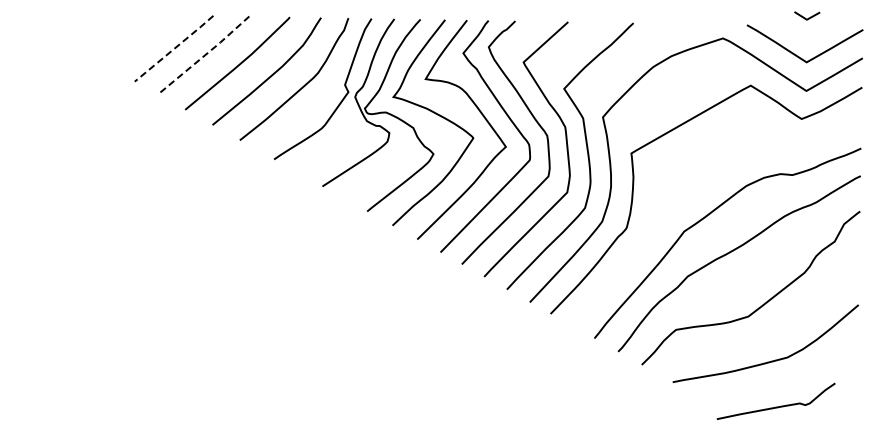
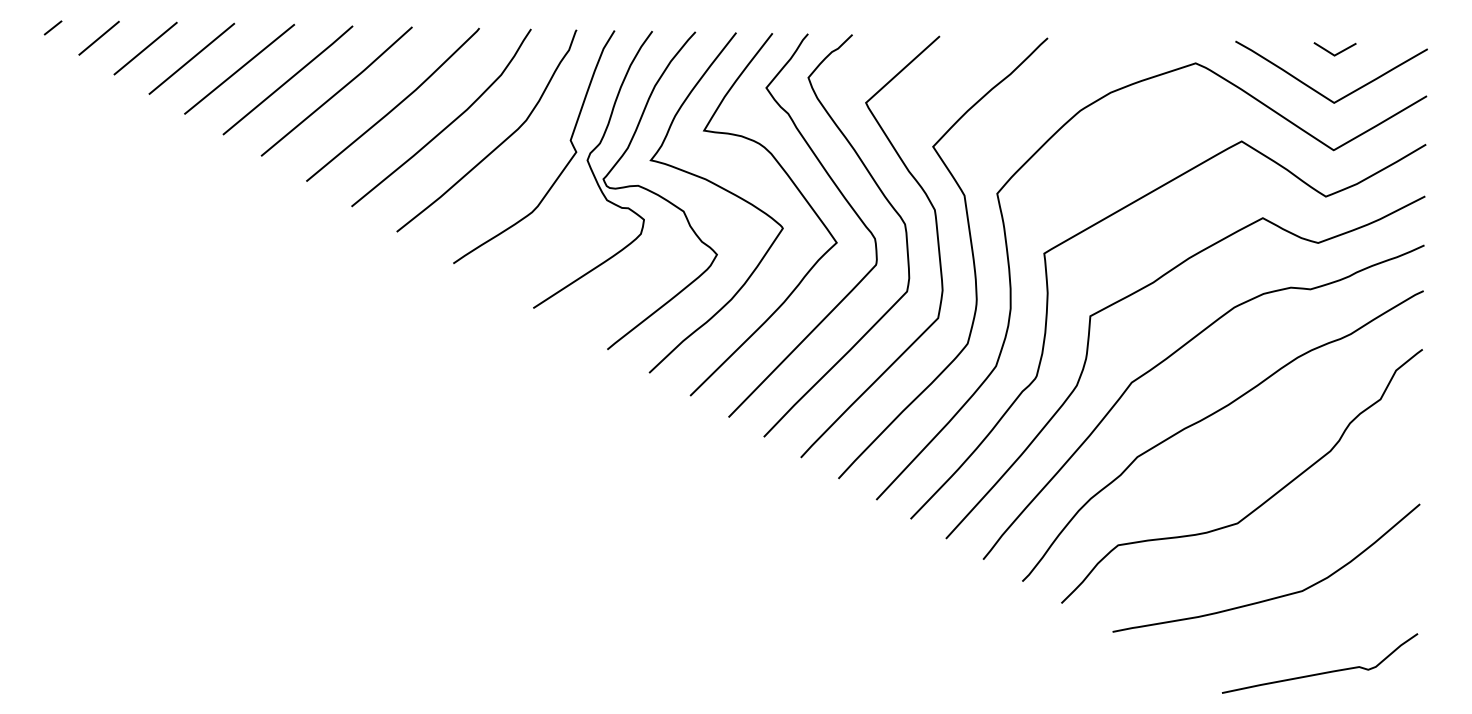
line: (31, 16) -> (52, 27), added
line: (808, 17) -> (1337, 51), moved
line: (59, 23) -> (98, 38), added
line: (87, 29) -> (144, 48), added
line: (115, 35) -> (191, 58), added
line: (144, 41) -> (239, 68), added
line: (174, 48) -> (288, 79), dashed -> solid
line: (204, 55) -> (338, 91), dashed -> solid
curve: (693, 174) -> (1146, 288), added
curve: (775, 406) -> (1318, 672), moved

